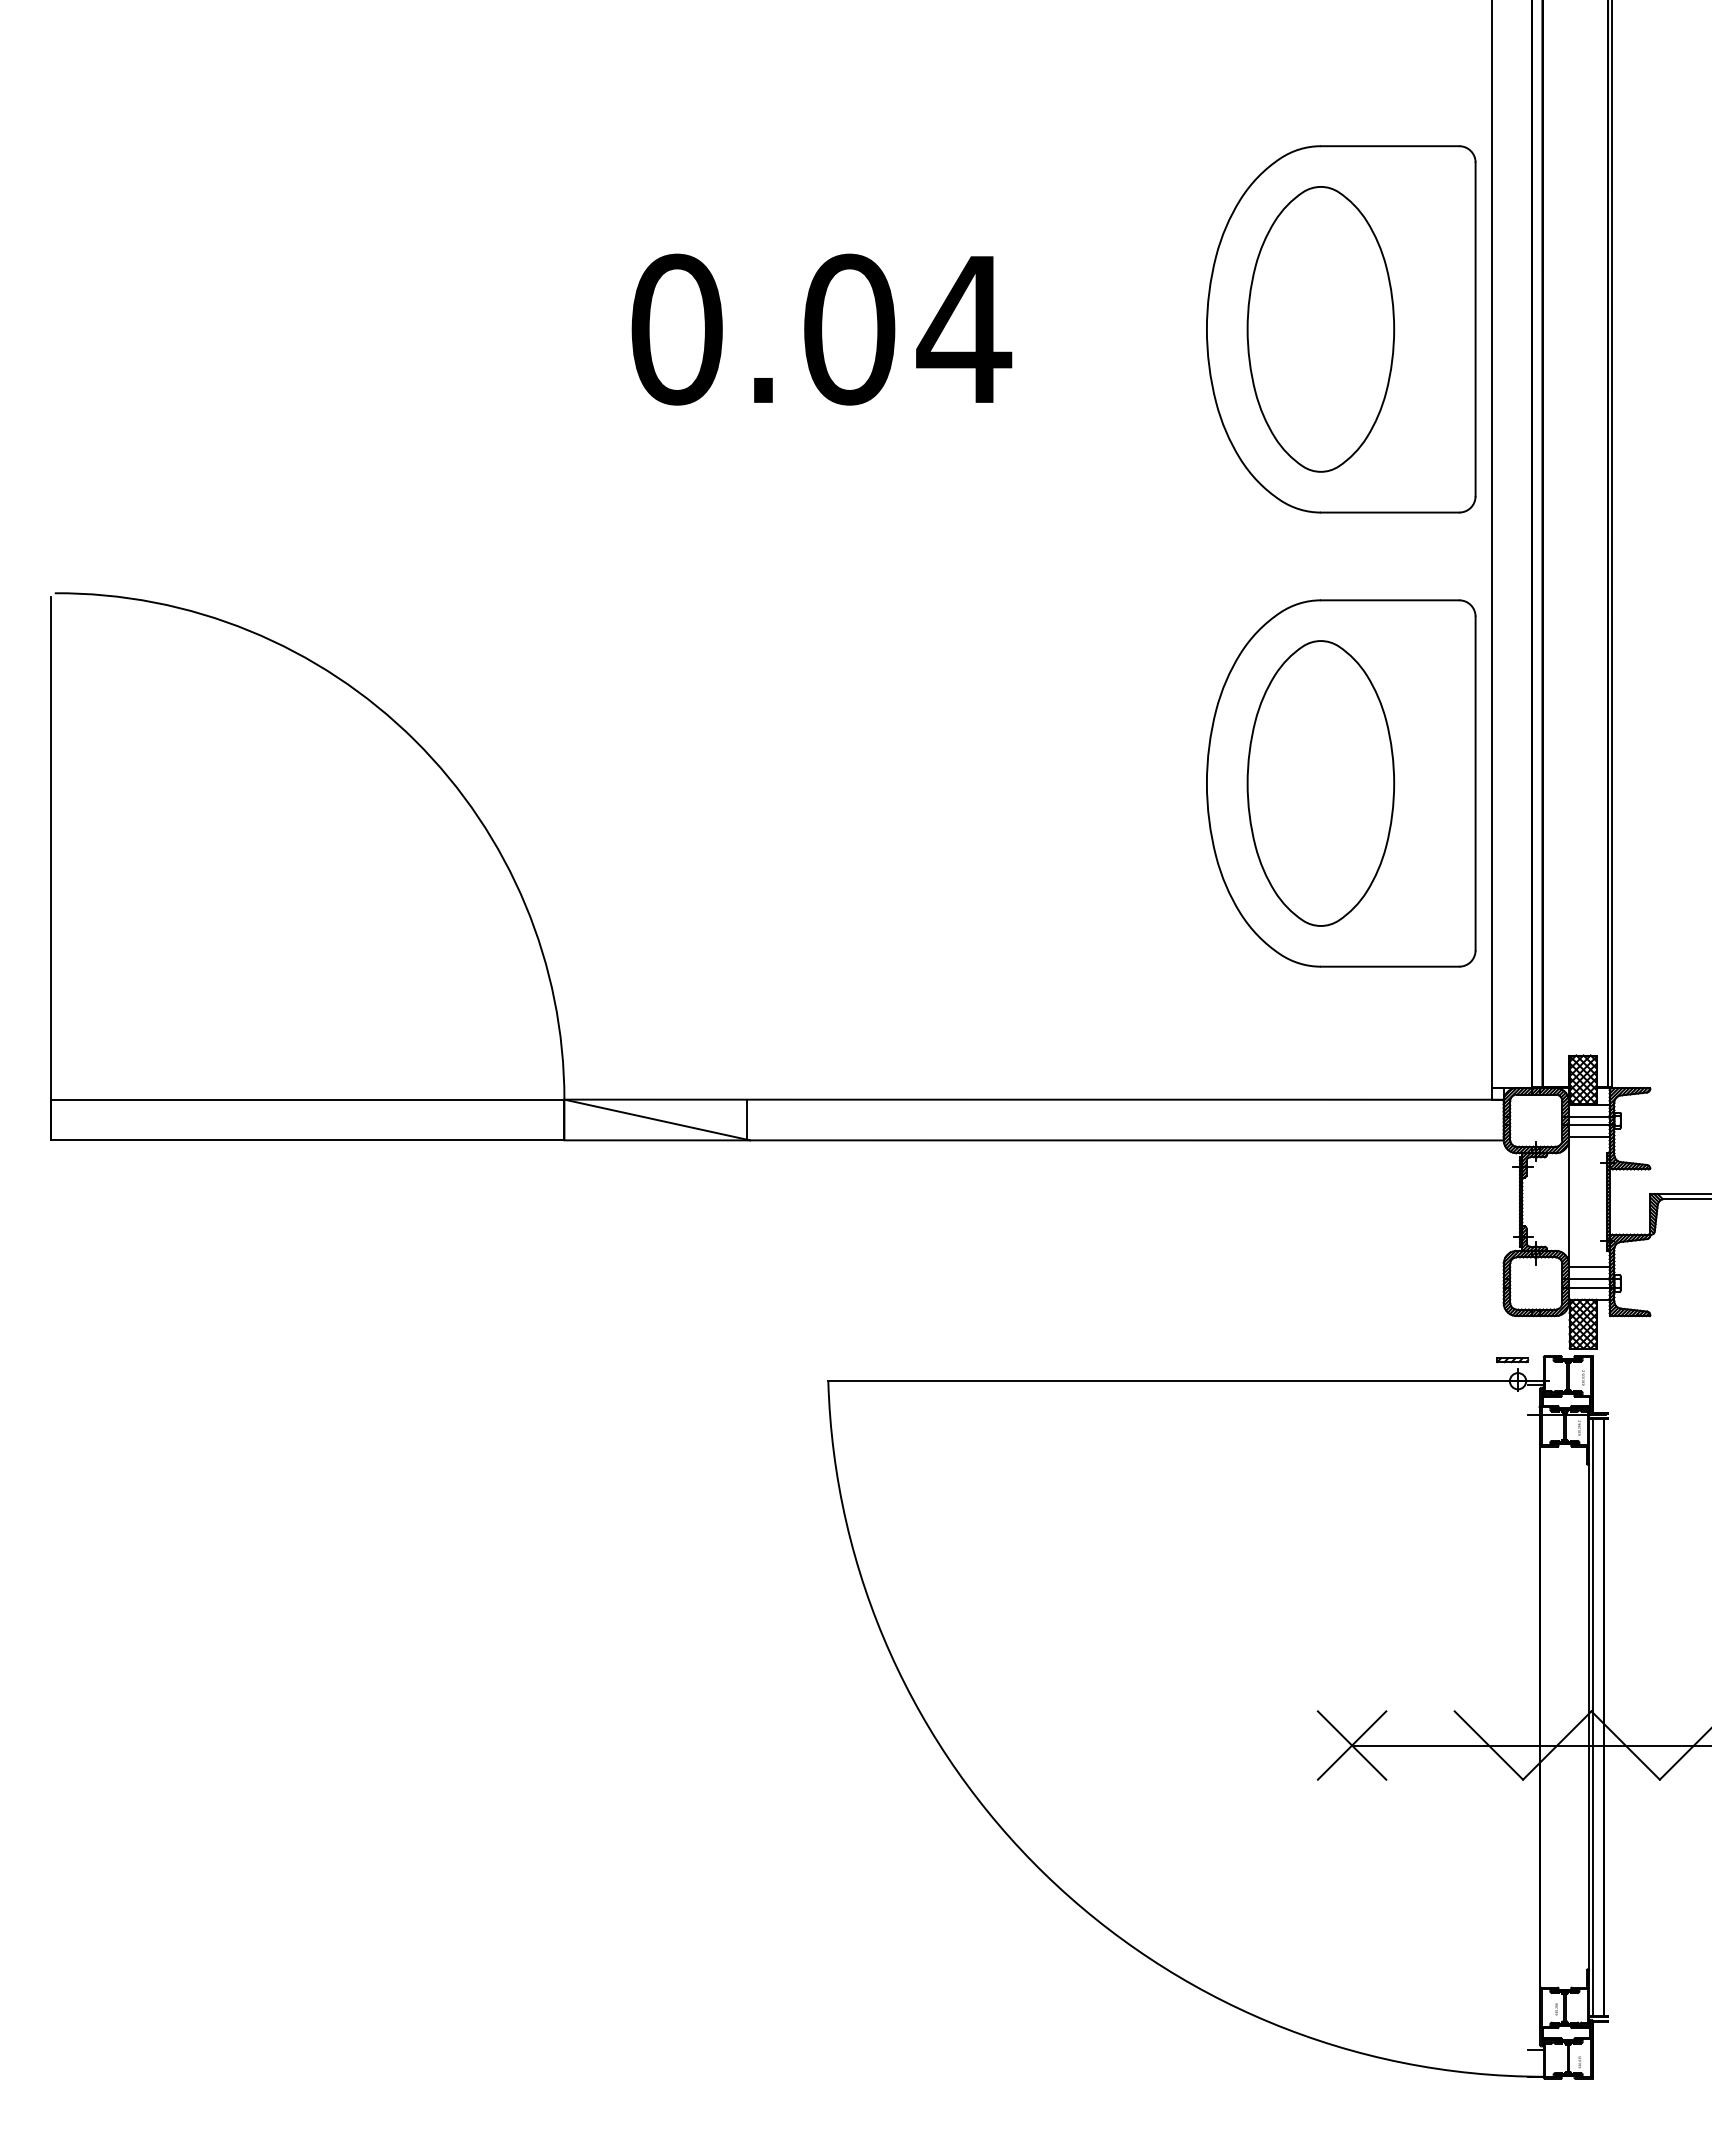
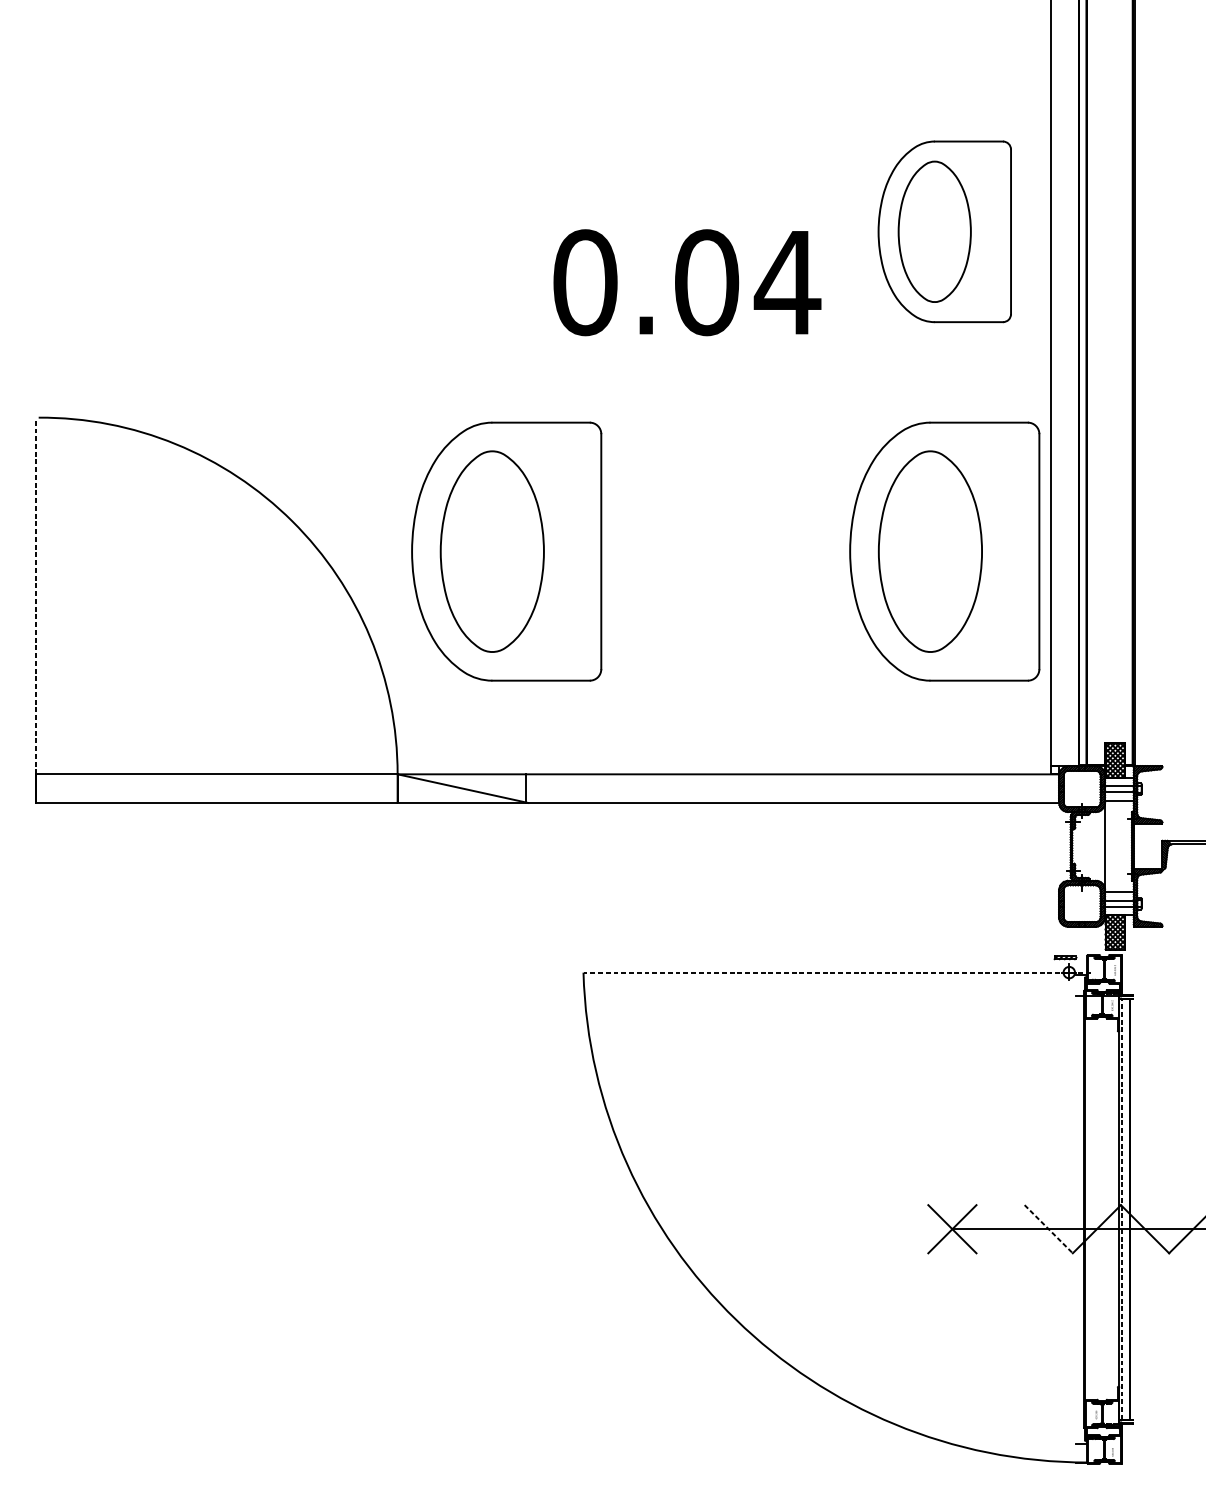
text: (821, 329) -> (687, 282), moved
part: (1341, 329) -> (944, 231), size x0.7
part: (719, 783) -> (506, 551), added
line: (51, 847) -> (36, 596), solid -> dashed
line: (1188, 1381) -> (837, 972), solid -> dashed
line: (1593, 1717) -> (1122, 1209), solid -> dashed
line: (1489, 1745) -> (1049, 1229), solid -> dashed

